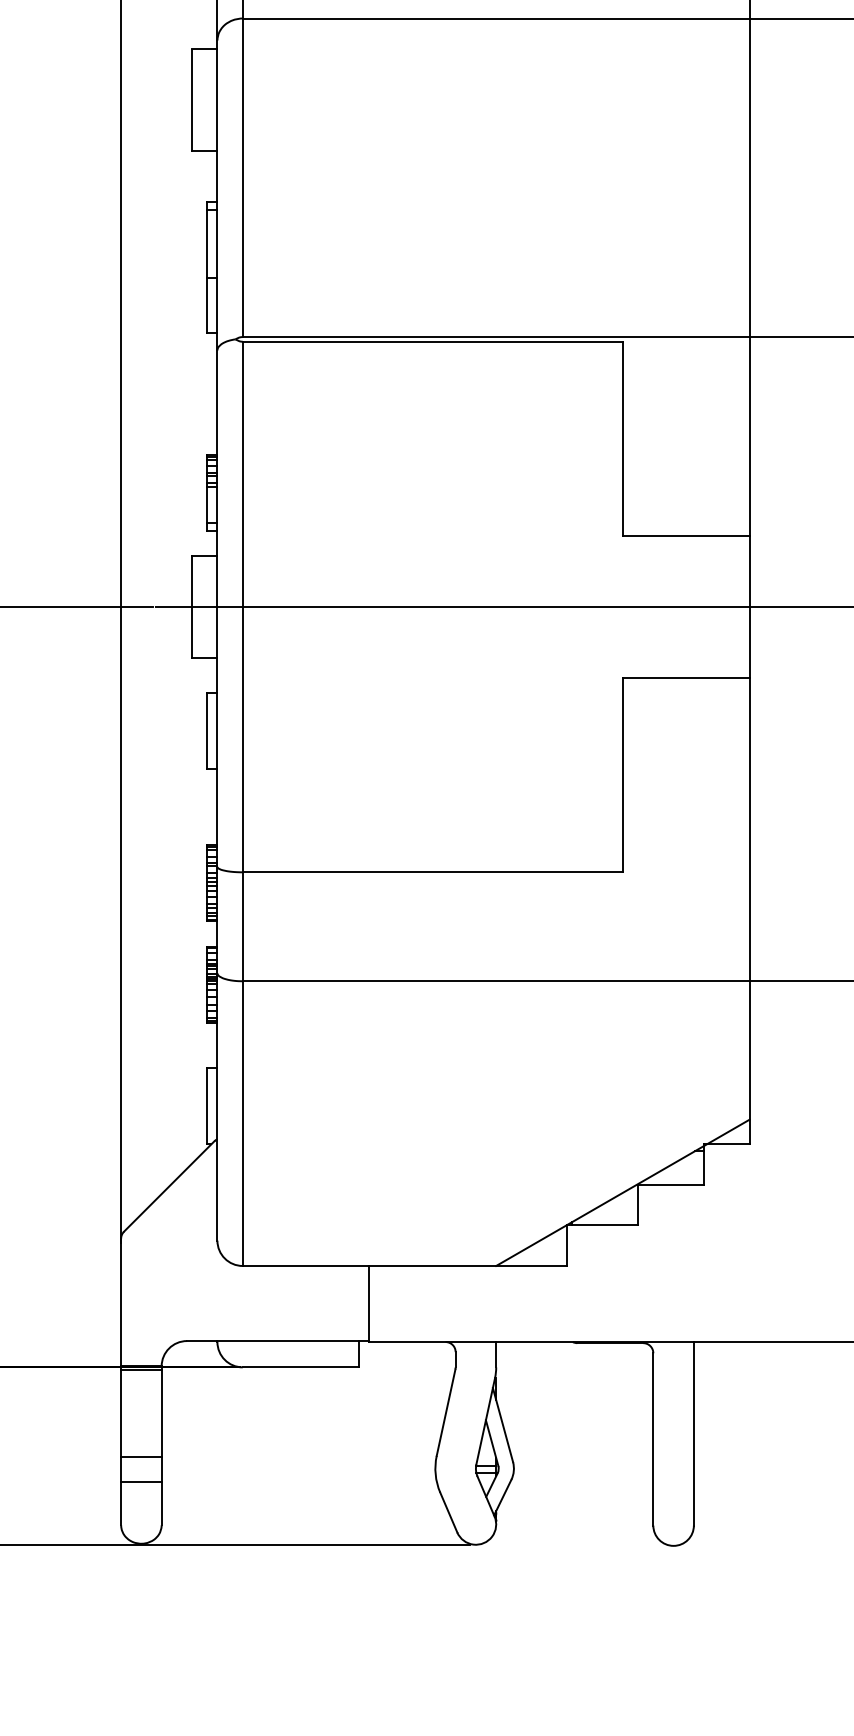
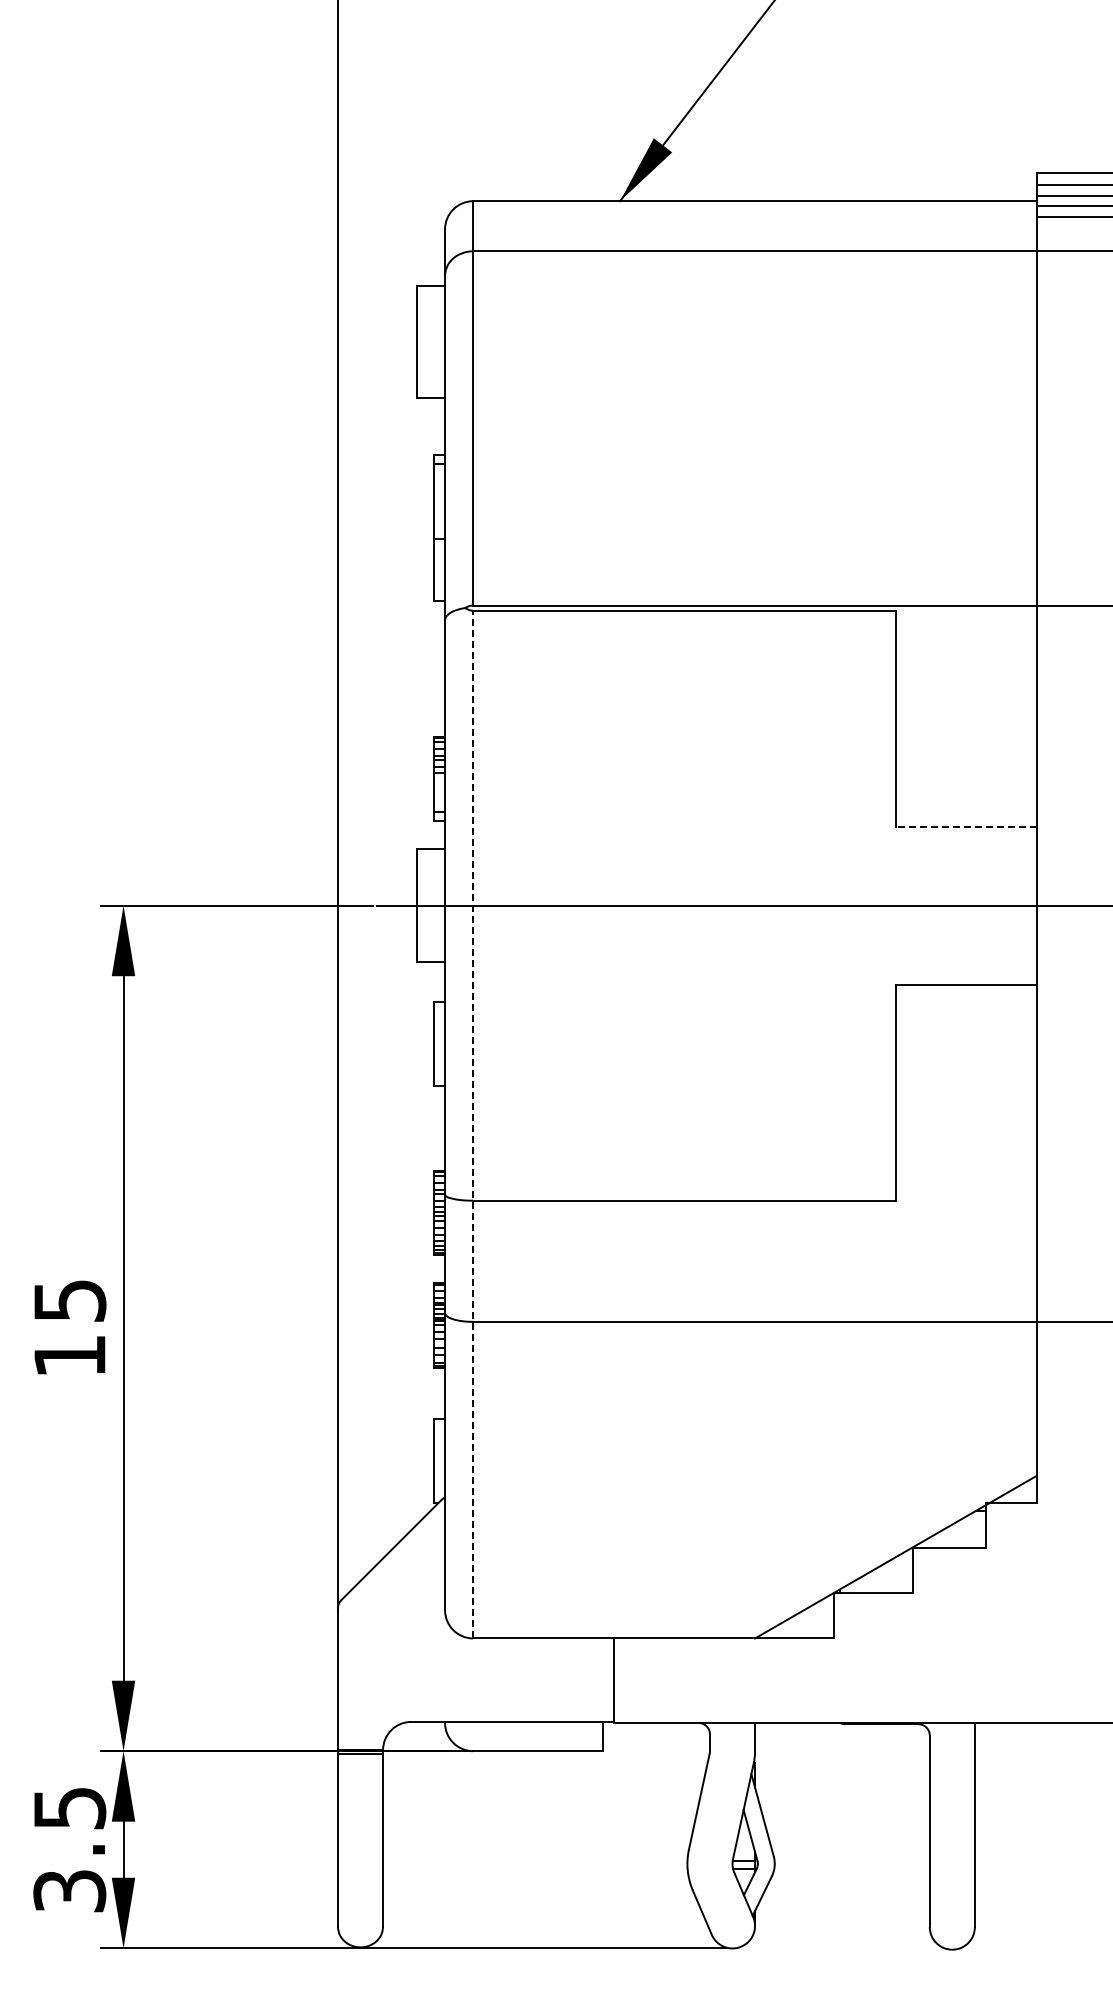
line: (685, 535) -> (965, 826), solid -> dashed
line: (243, 803) -> (473, 1124), solid -> dashed
line: (141, 1456) -> (360, 1850), removed
line: (141, 1481) -> (360, 1878), removed

